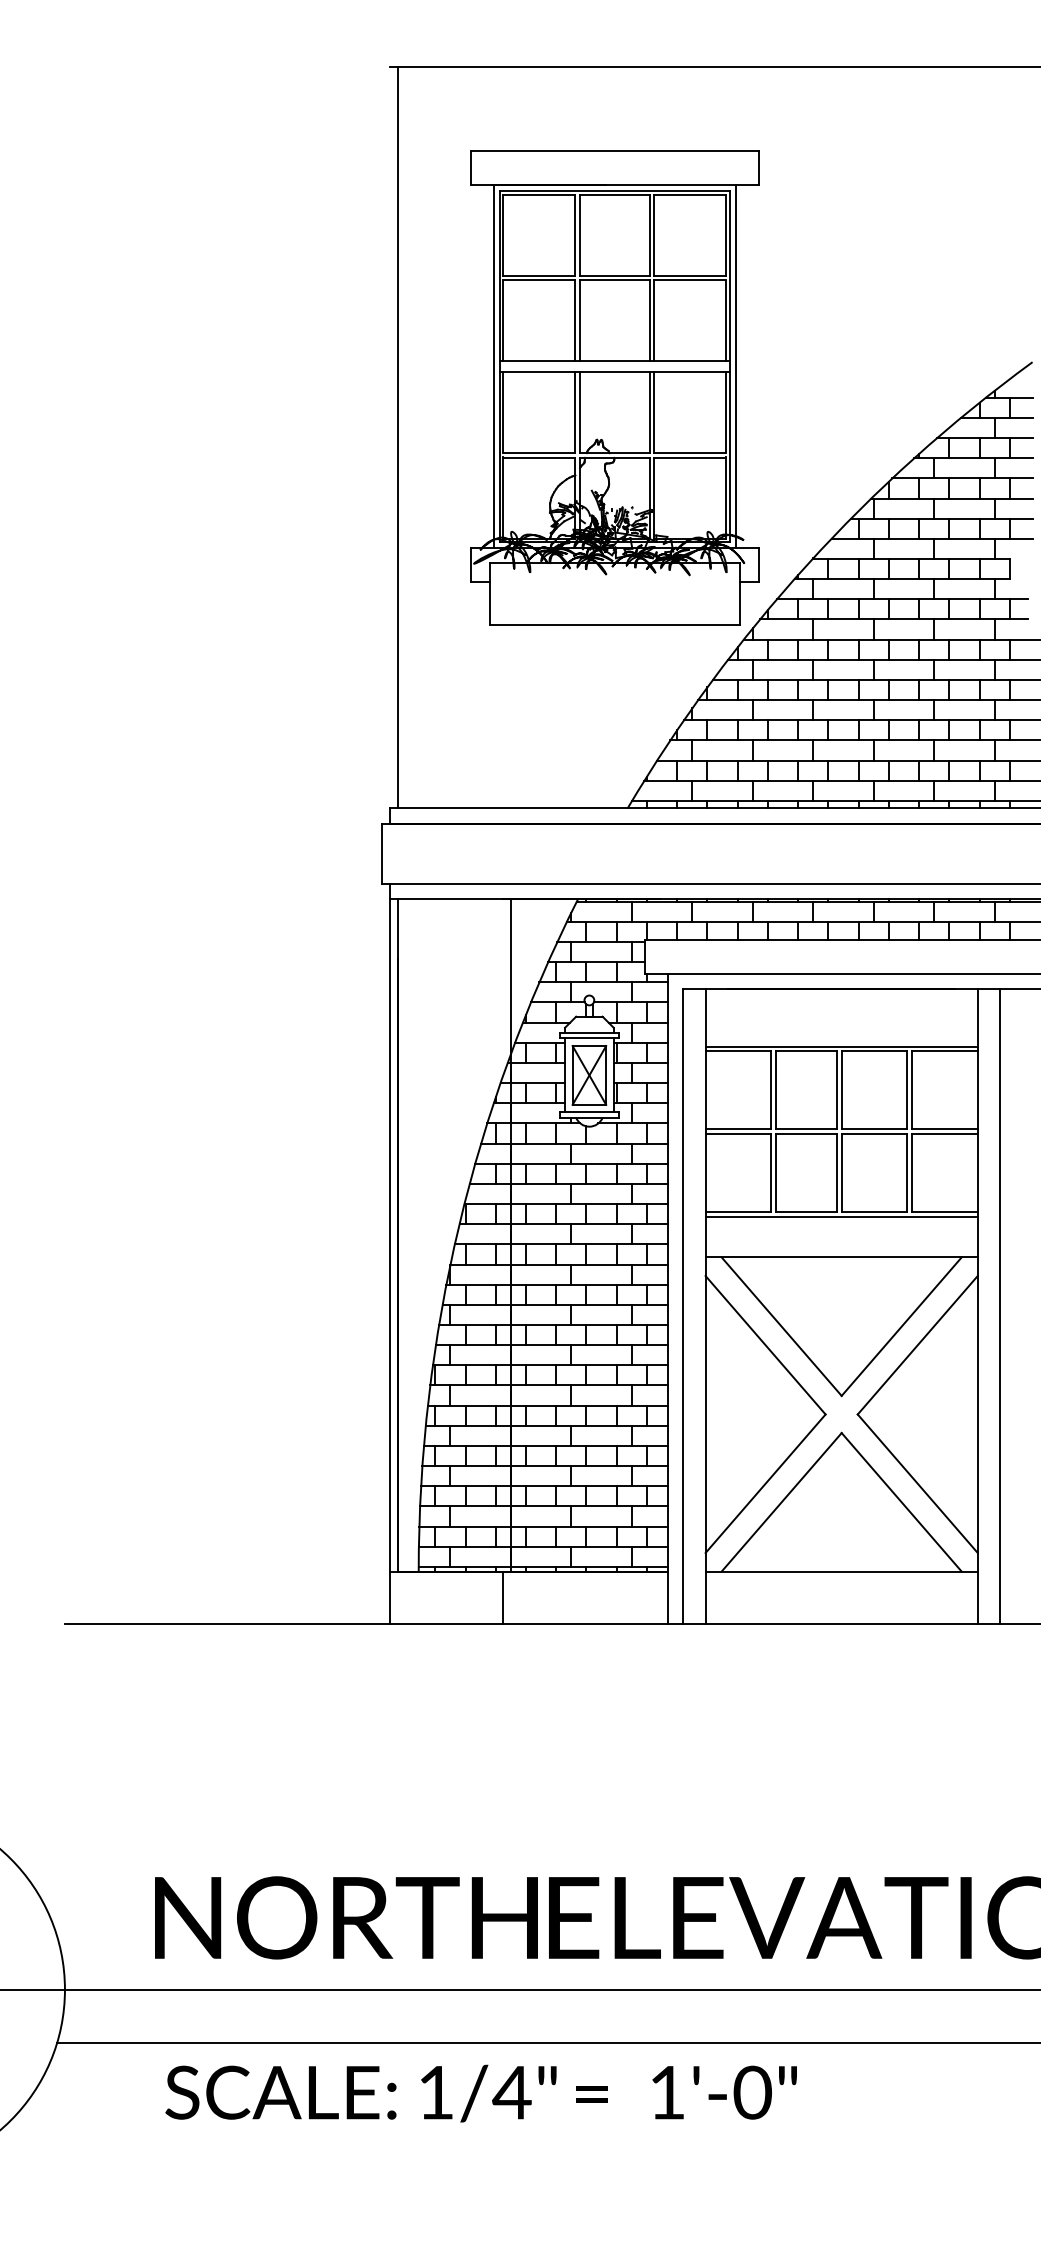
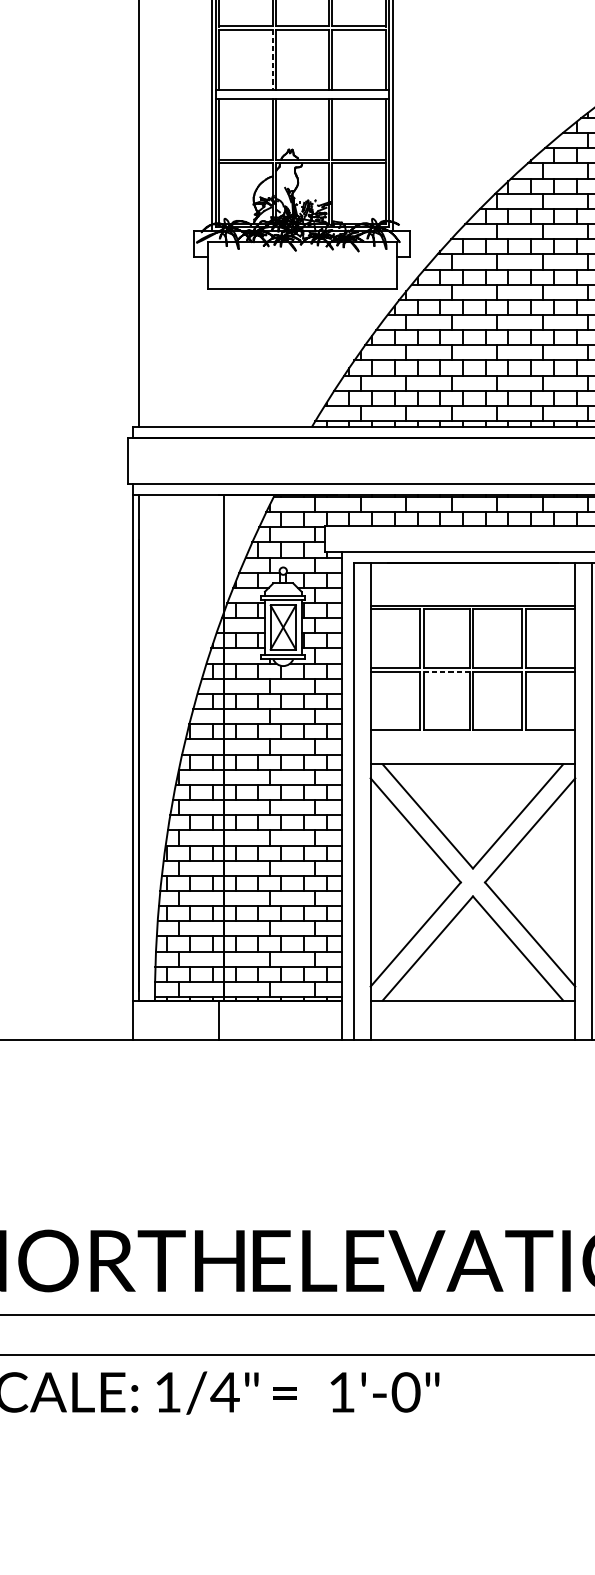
line: (575, 321) -> (272, 60), solid -> dashed
line: (806, 1134) -> (446, 671), solid -> dashed
line: (841, 1216) -> (472, 733), removed

